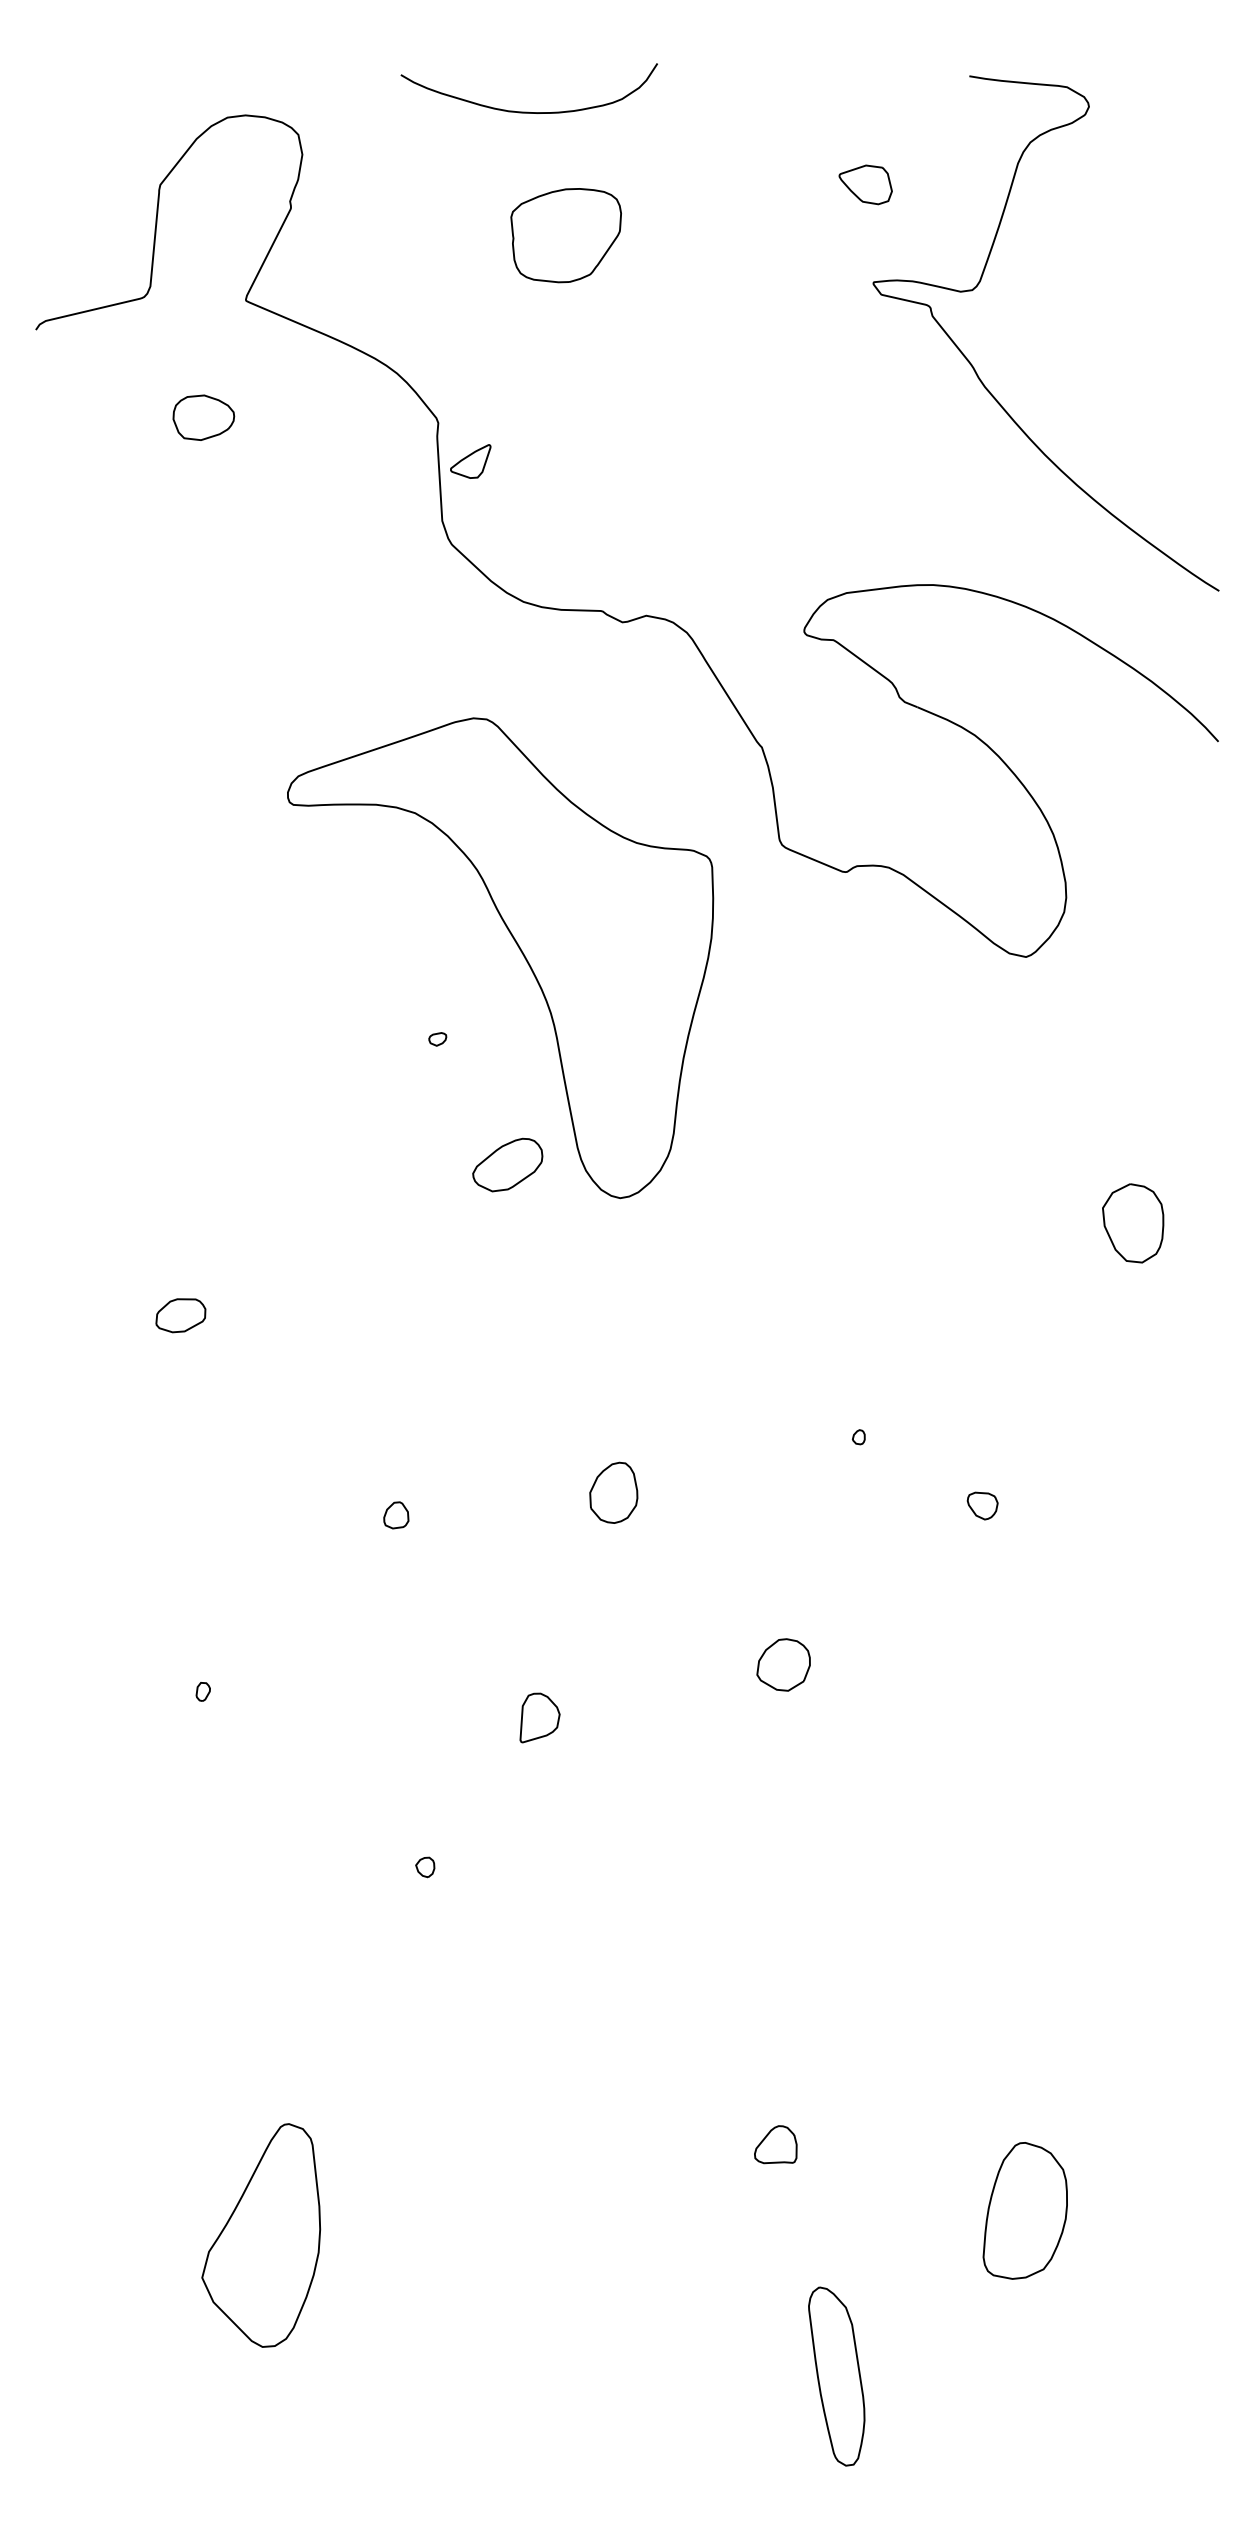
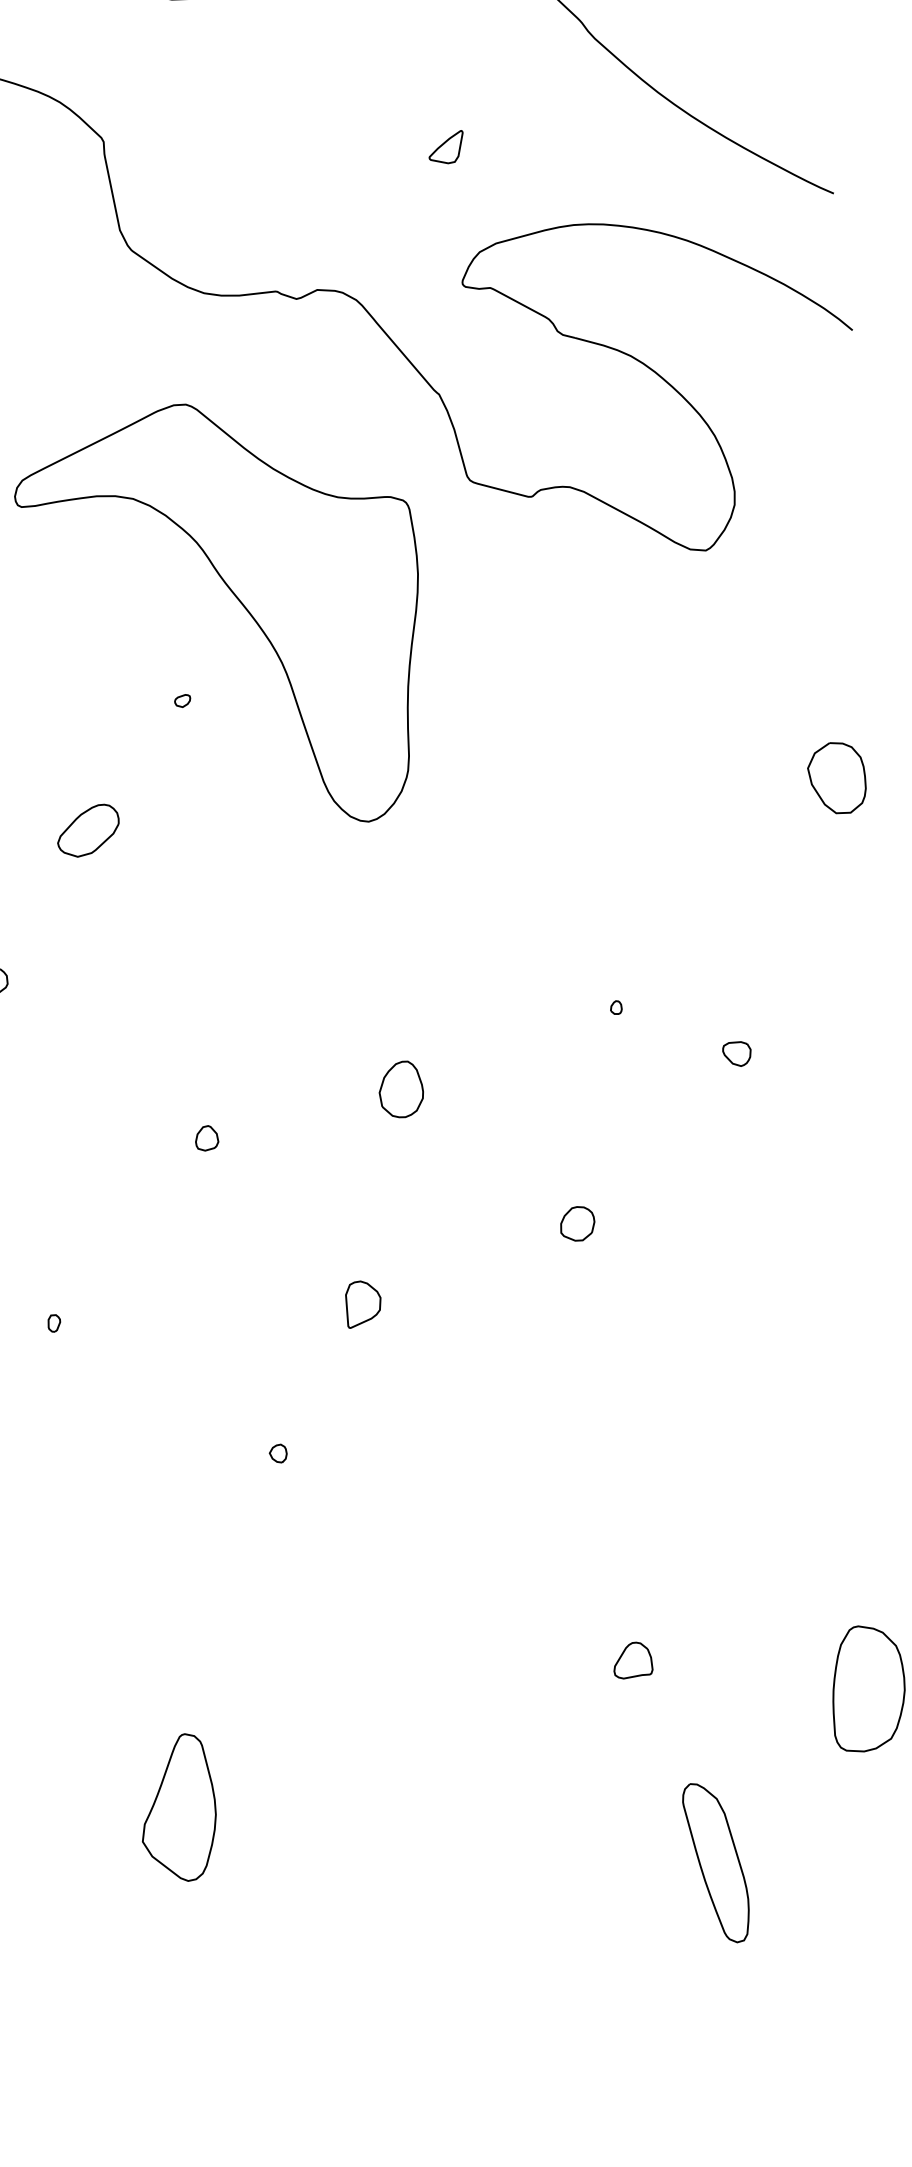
part: (470, 461) -> (446, 148), moved
part: (507, 1164) -> (88, 830), moved
part: (783, 1664) -> (577, 1223), size x0.71
part: (261, 2234) -> (177, 1808), size x0.71

